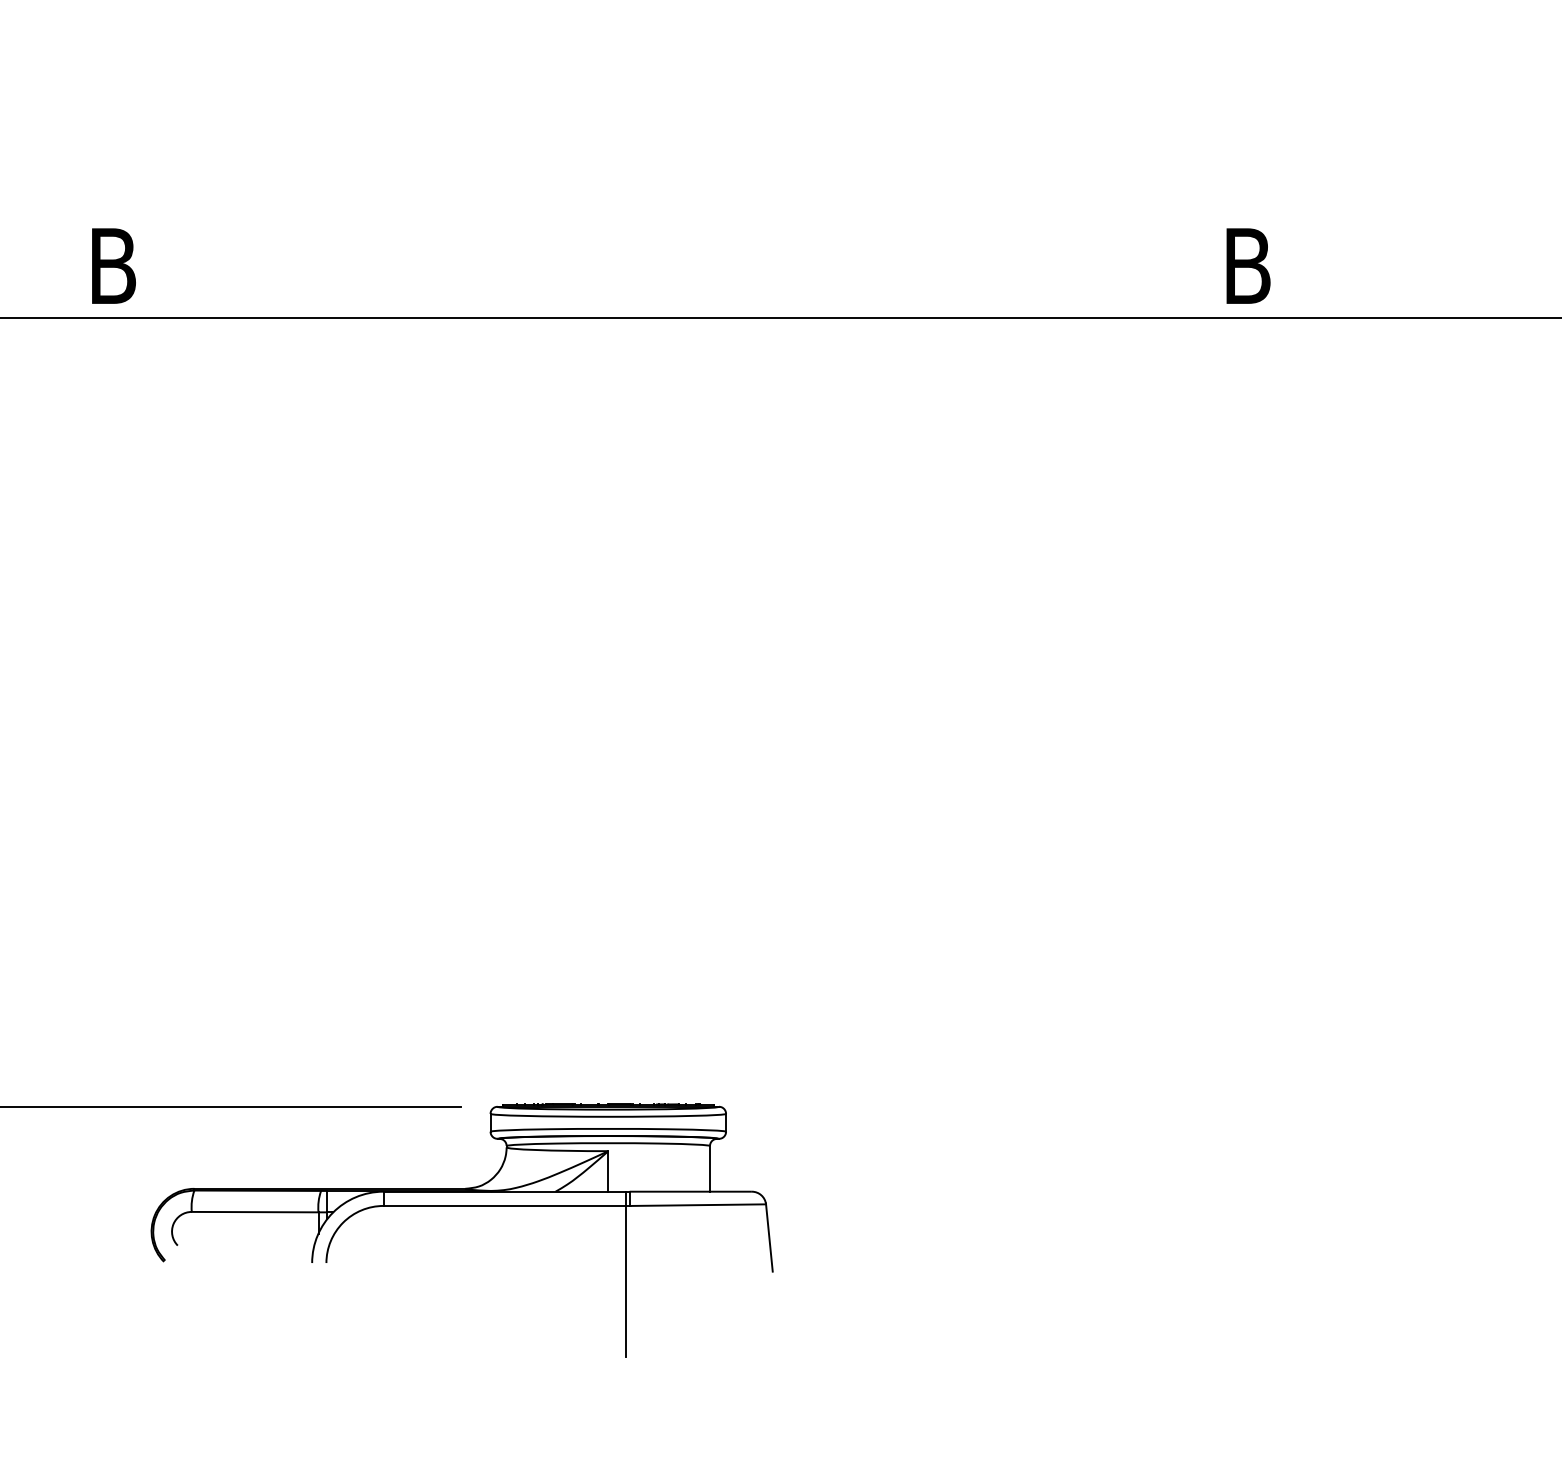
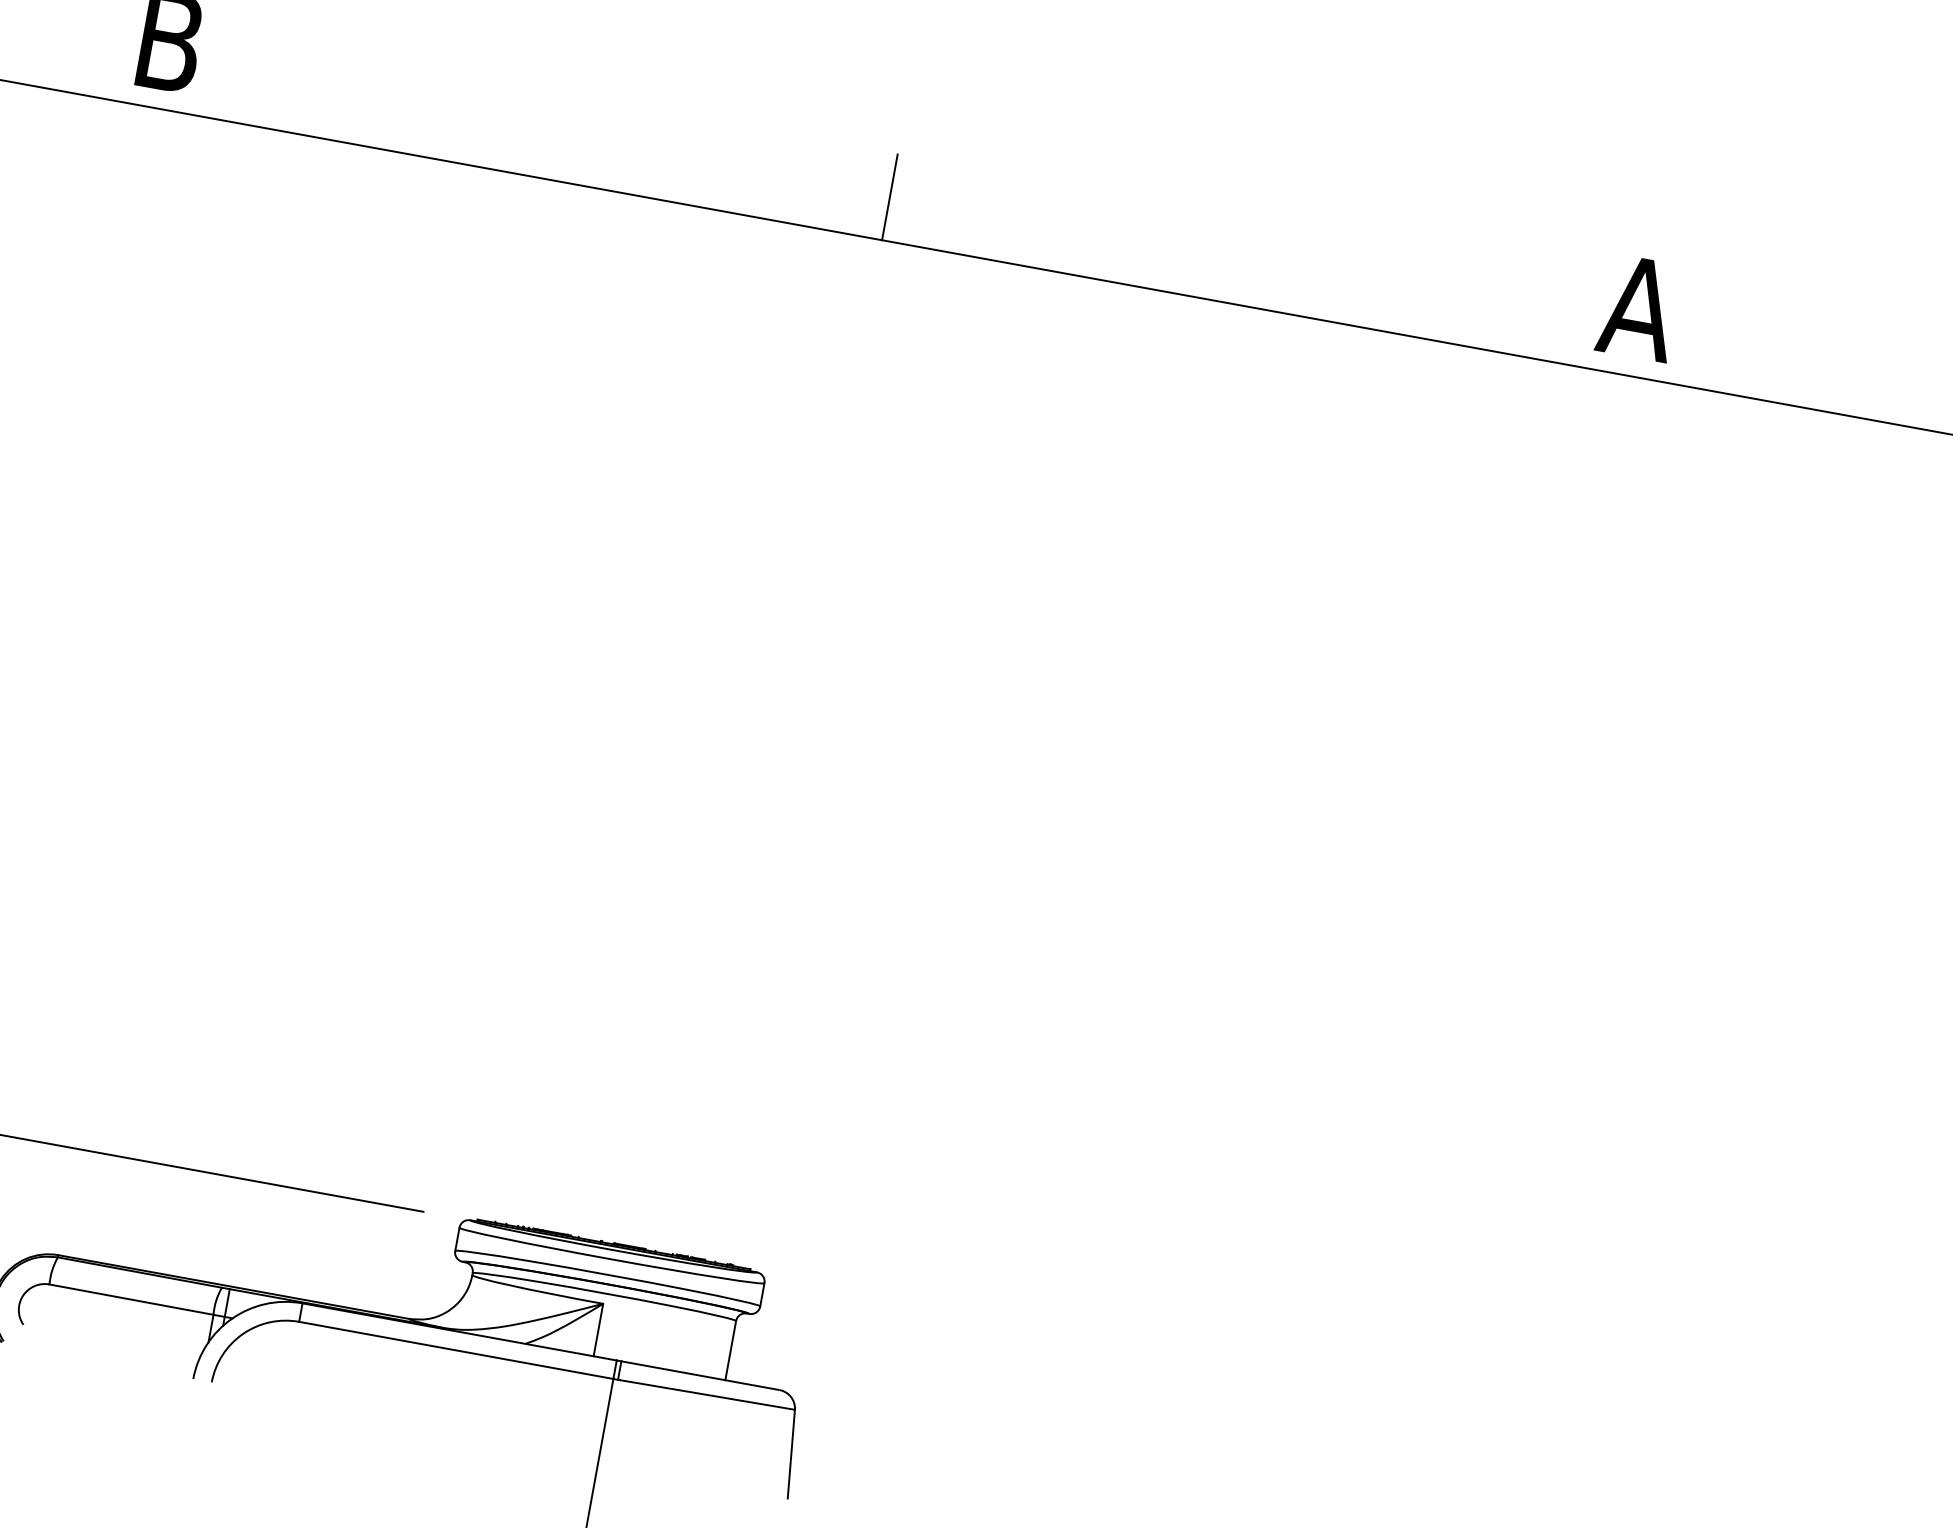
text: (1247, 265) -> (1639, 307), B -> A
line: (672, 285) -> (890, 197), added

